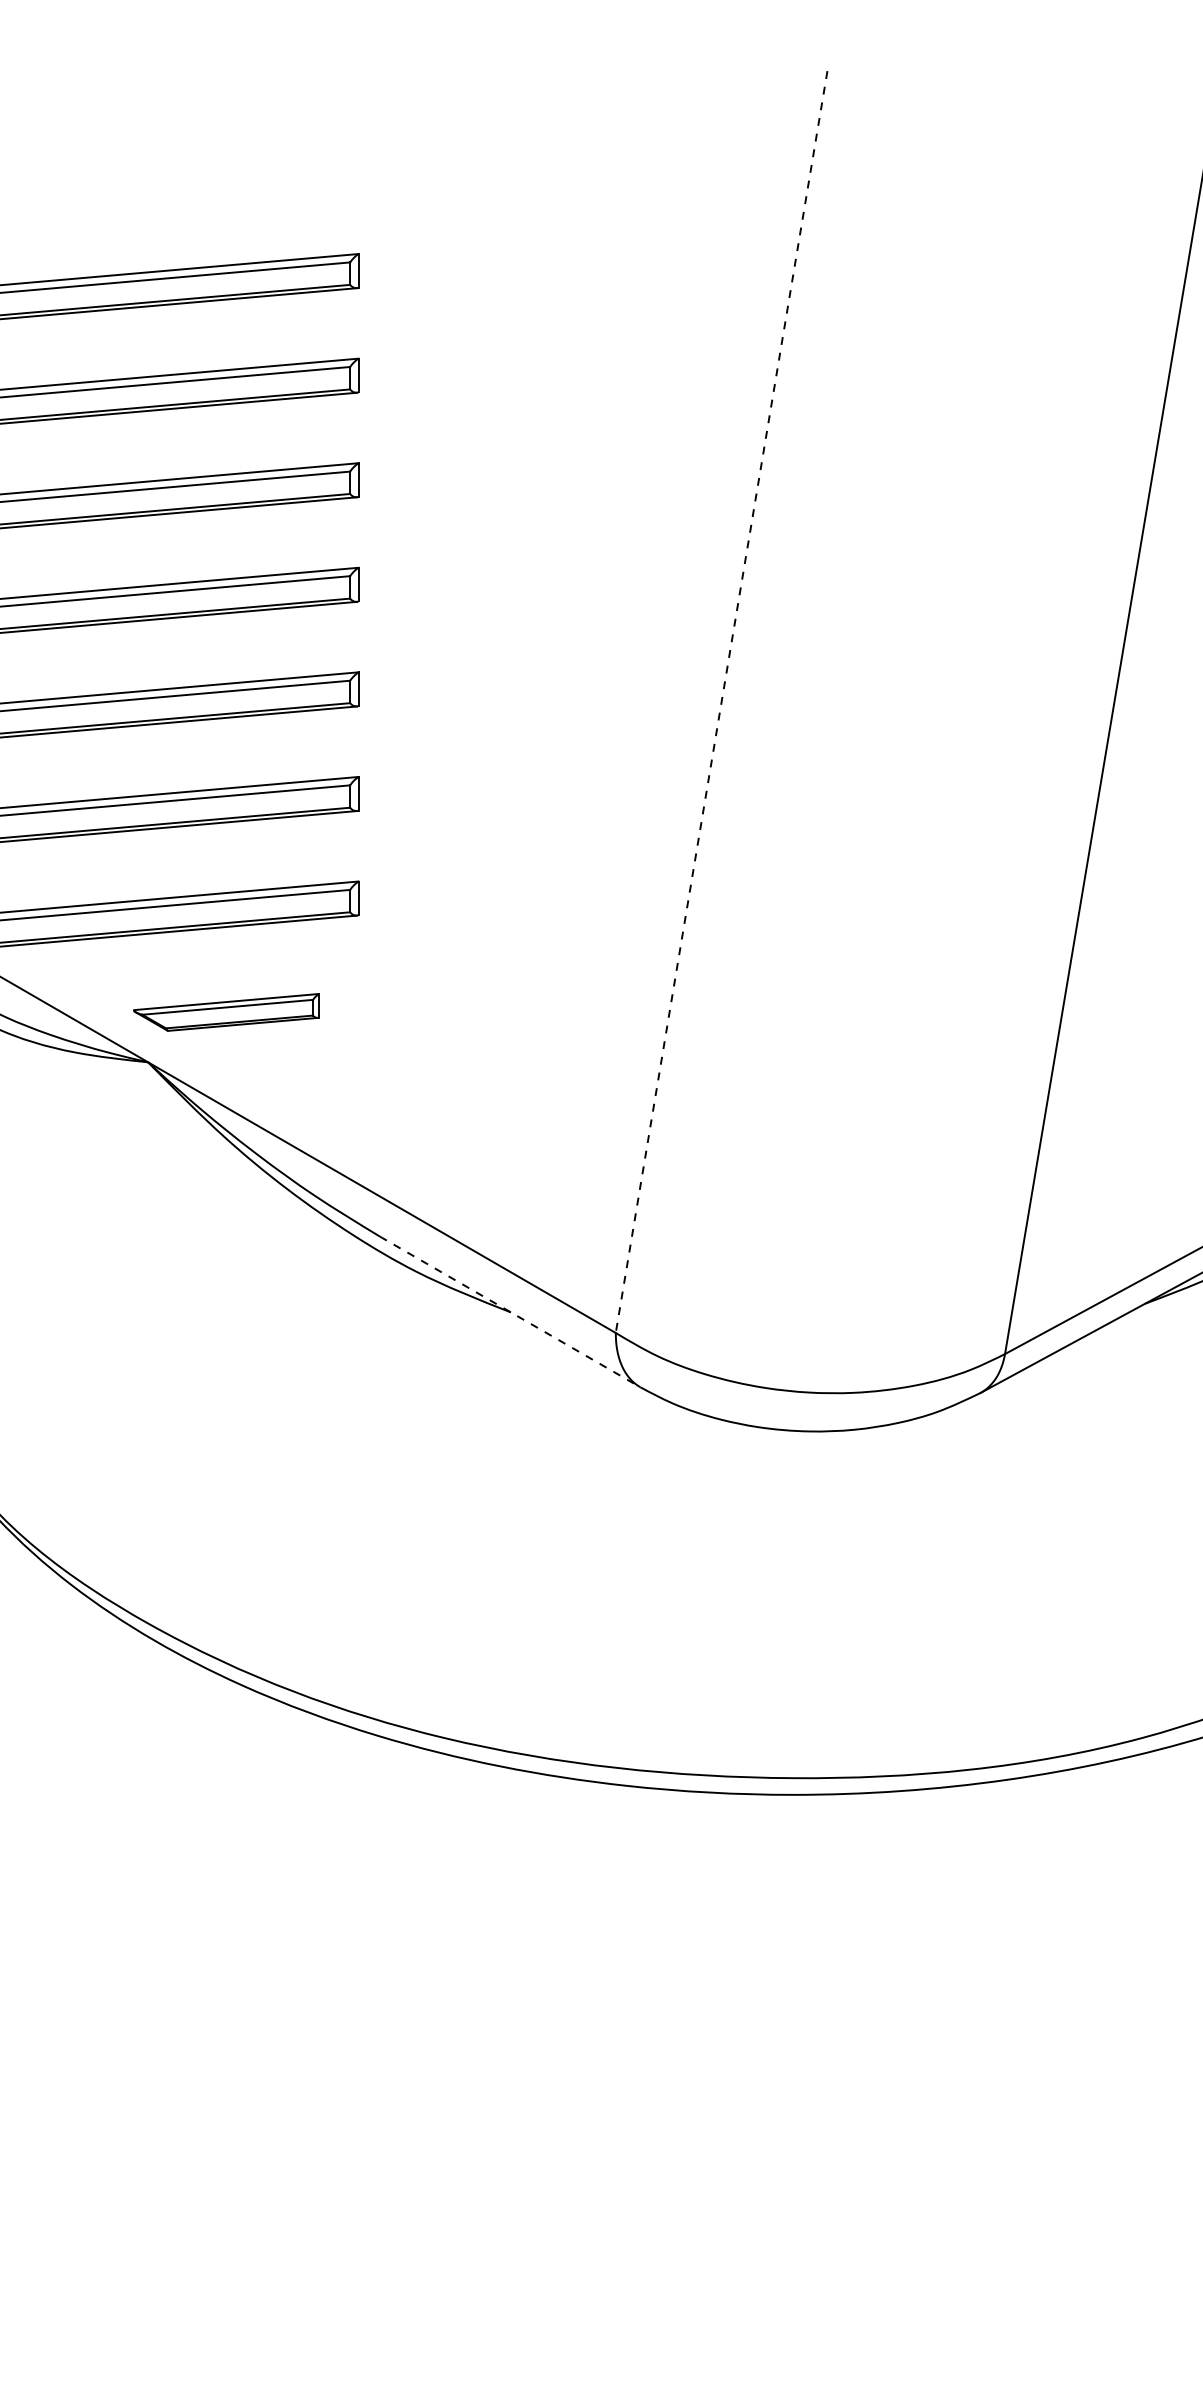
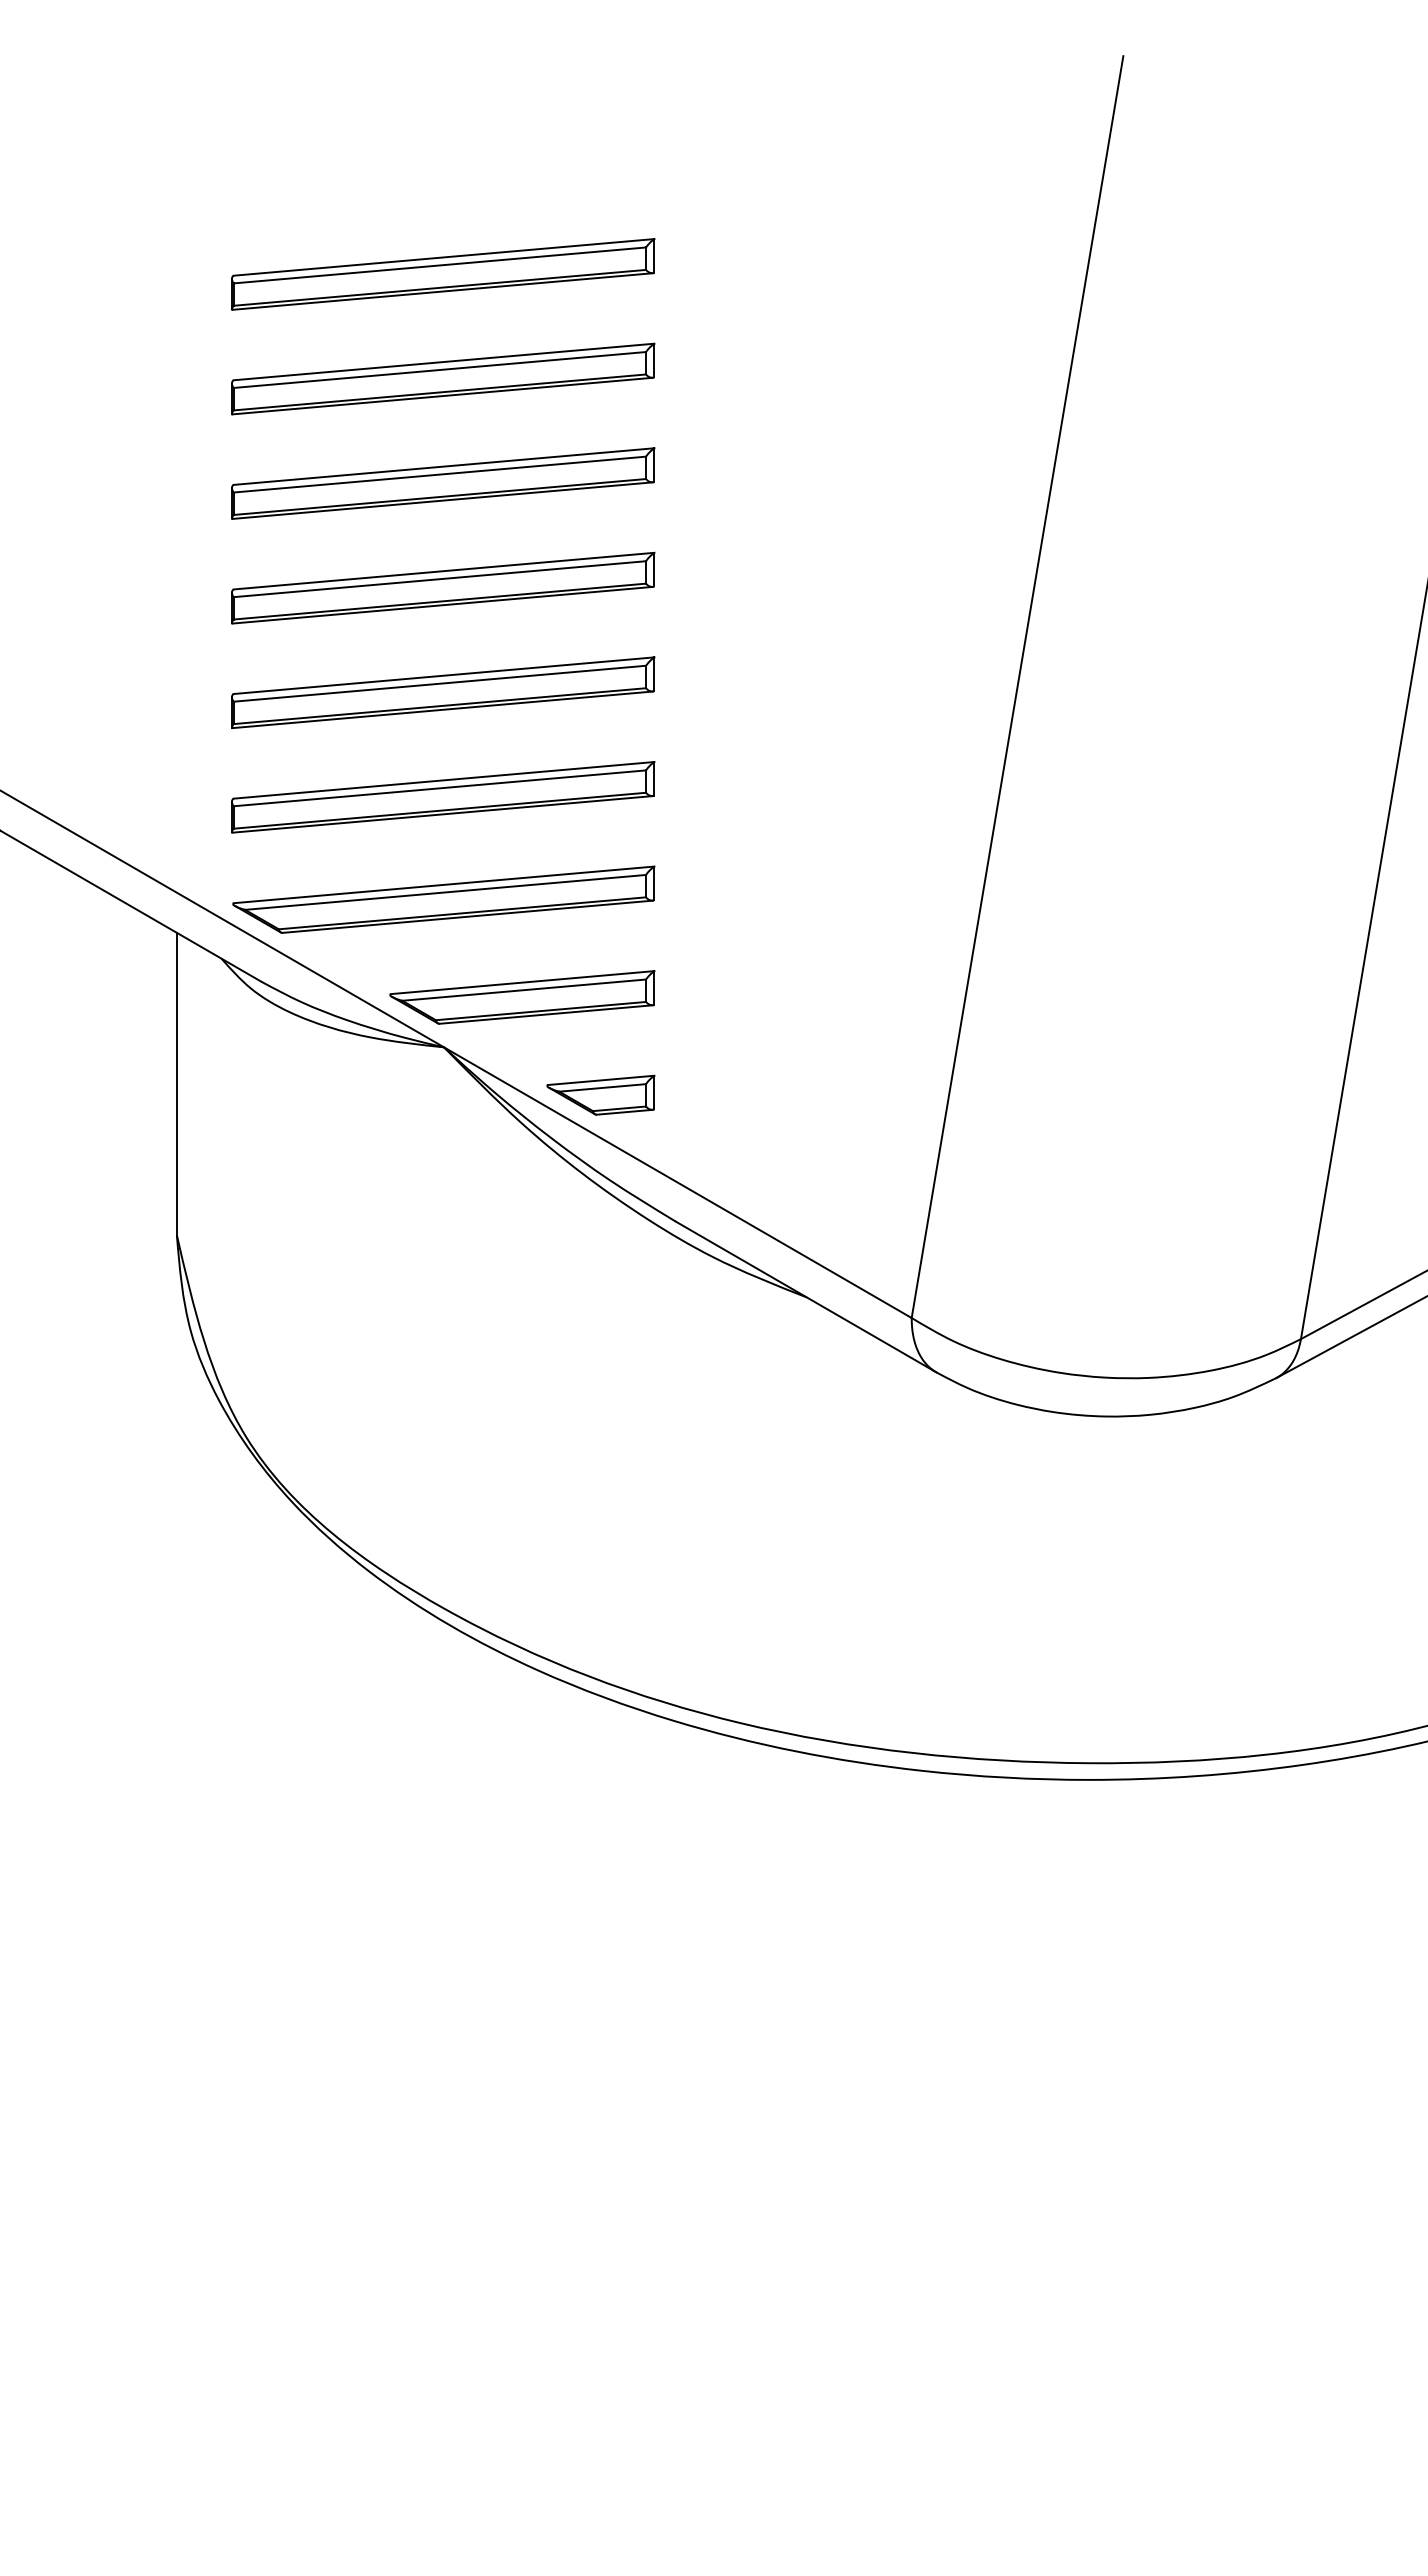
line: (721, 702) -> (1017, 687), dashed -> solid
part: (226, 1012) -> (522, 997), size x1.43
part: (304, 1109) -> (600, 1094), added
line: (510, 1312) -> (806, 1297), dashed -> solid

